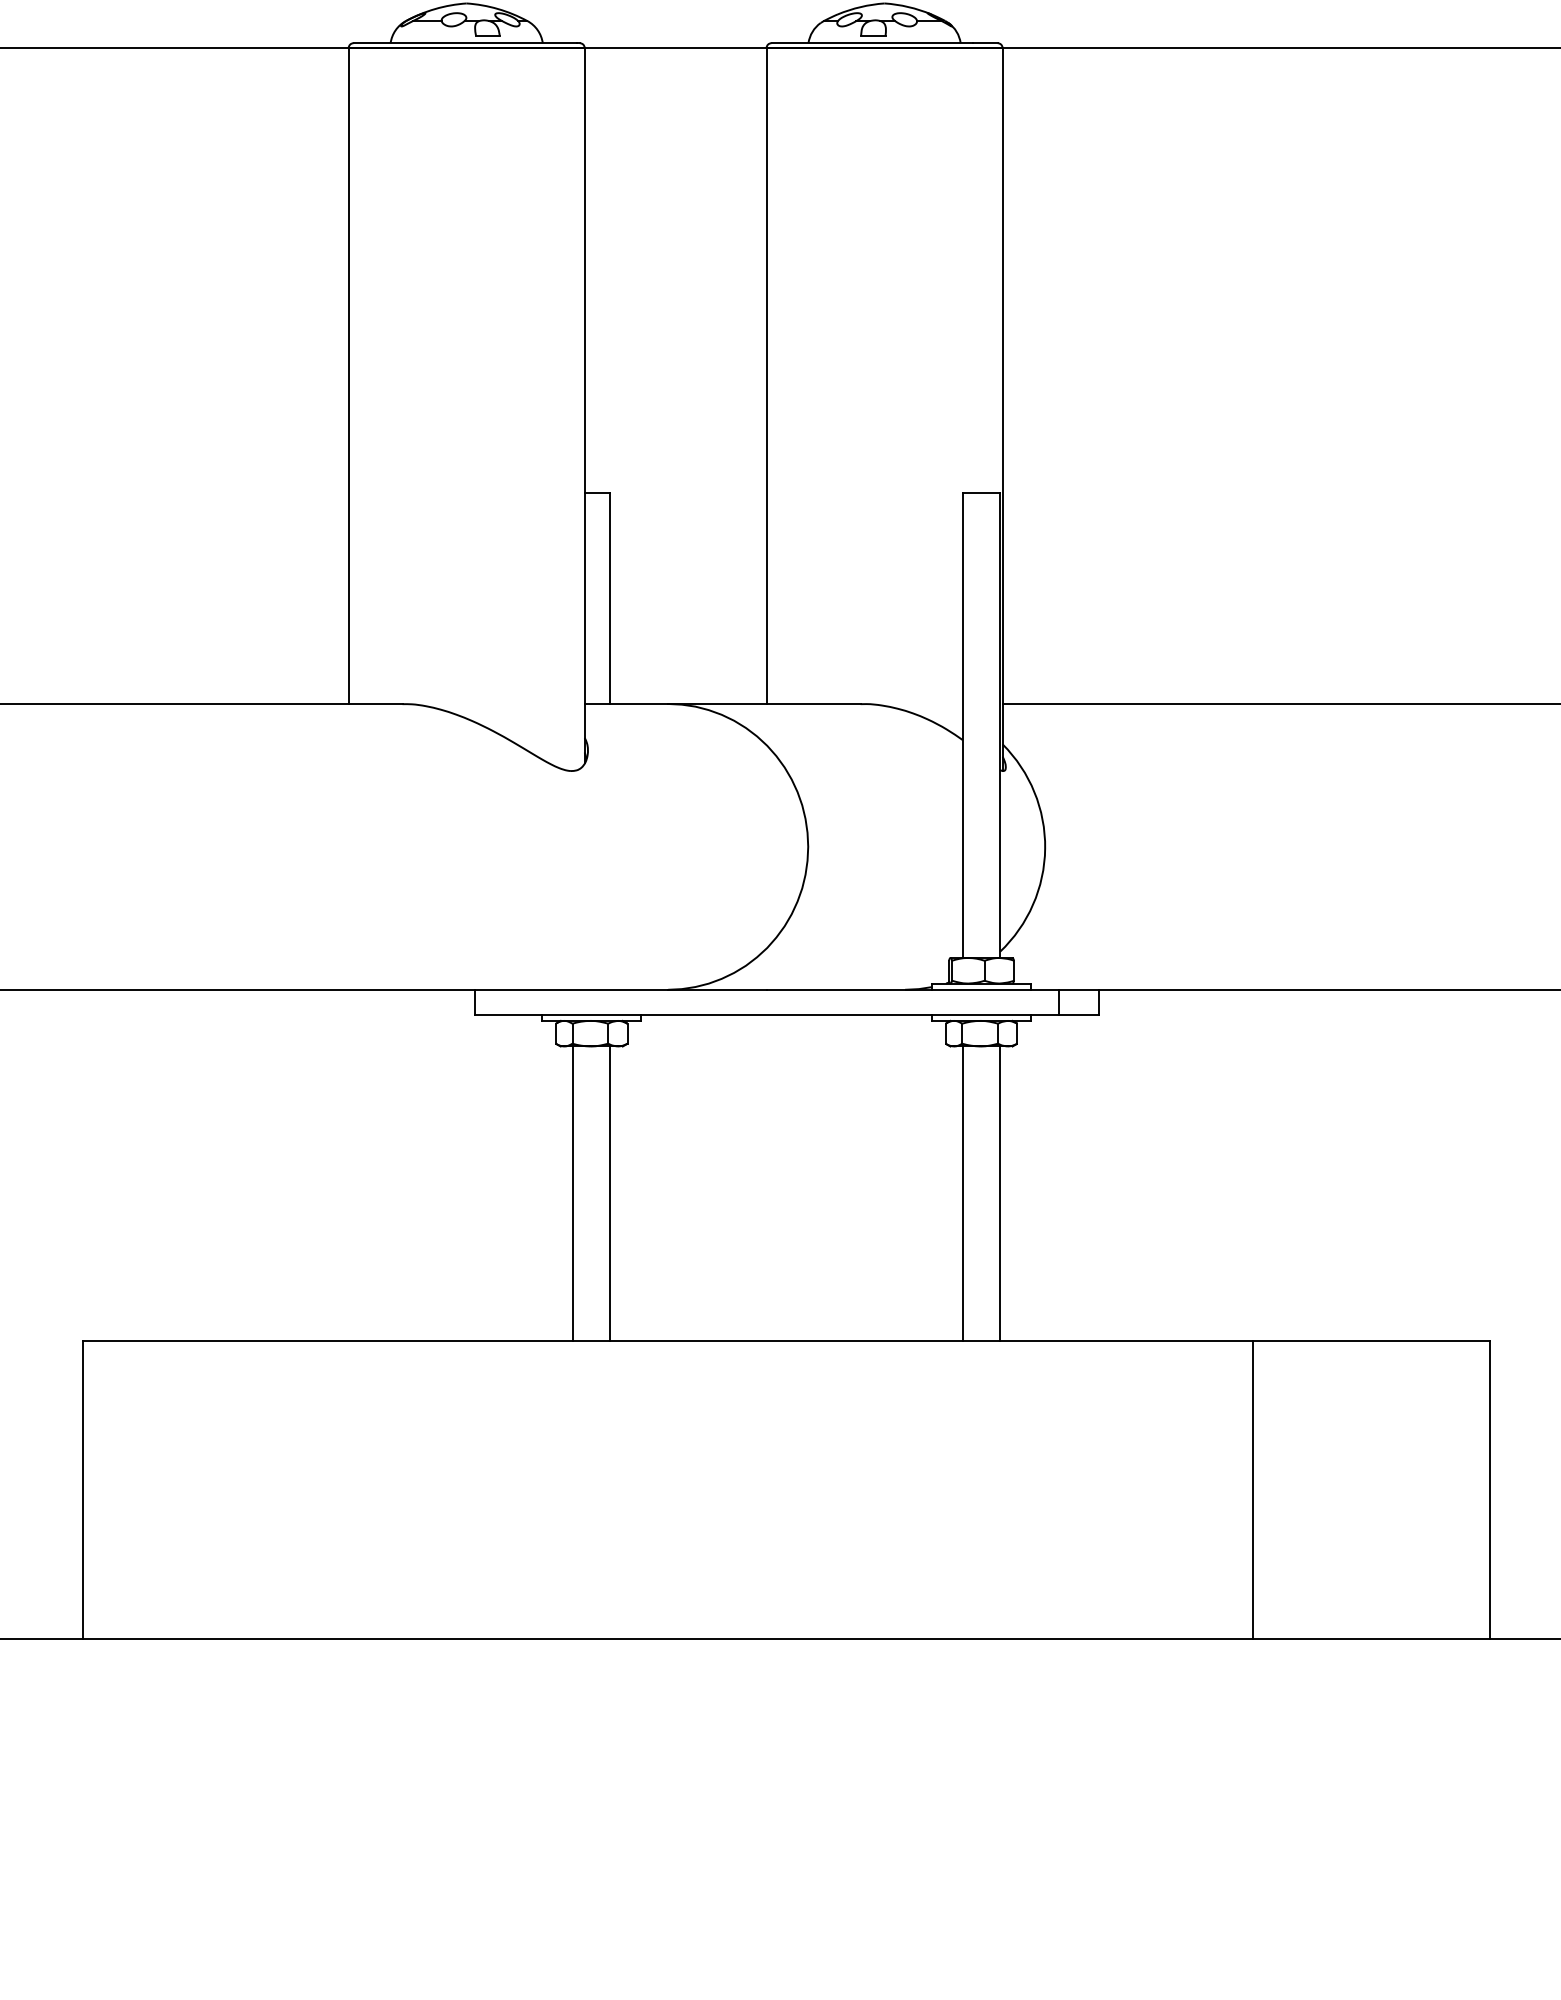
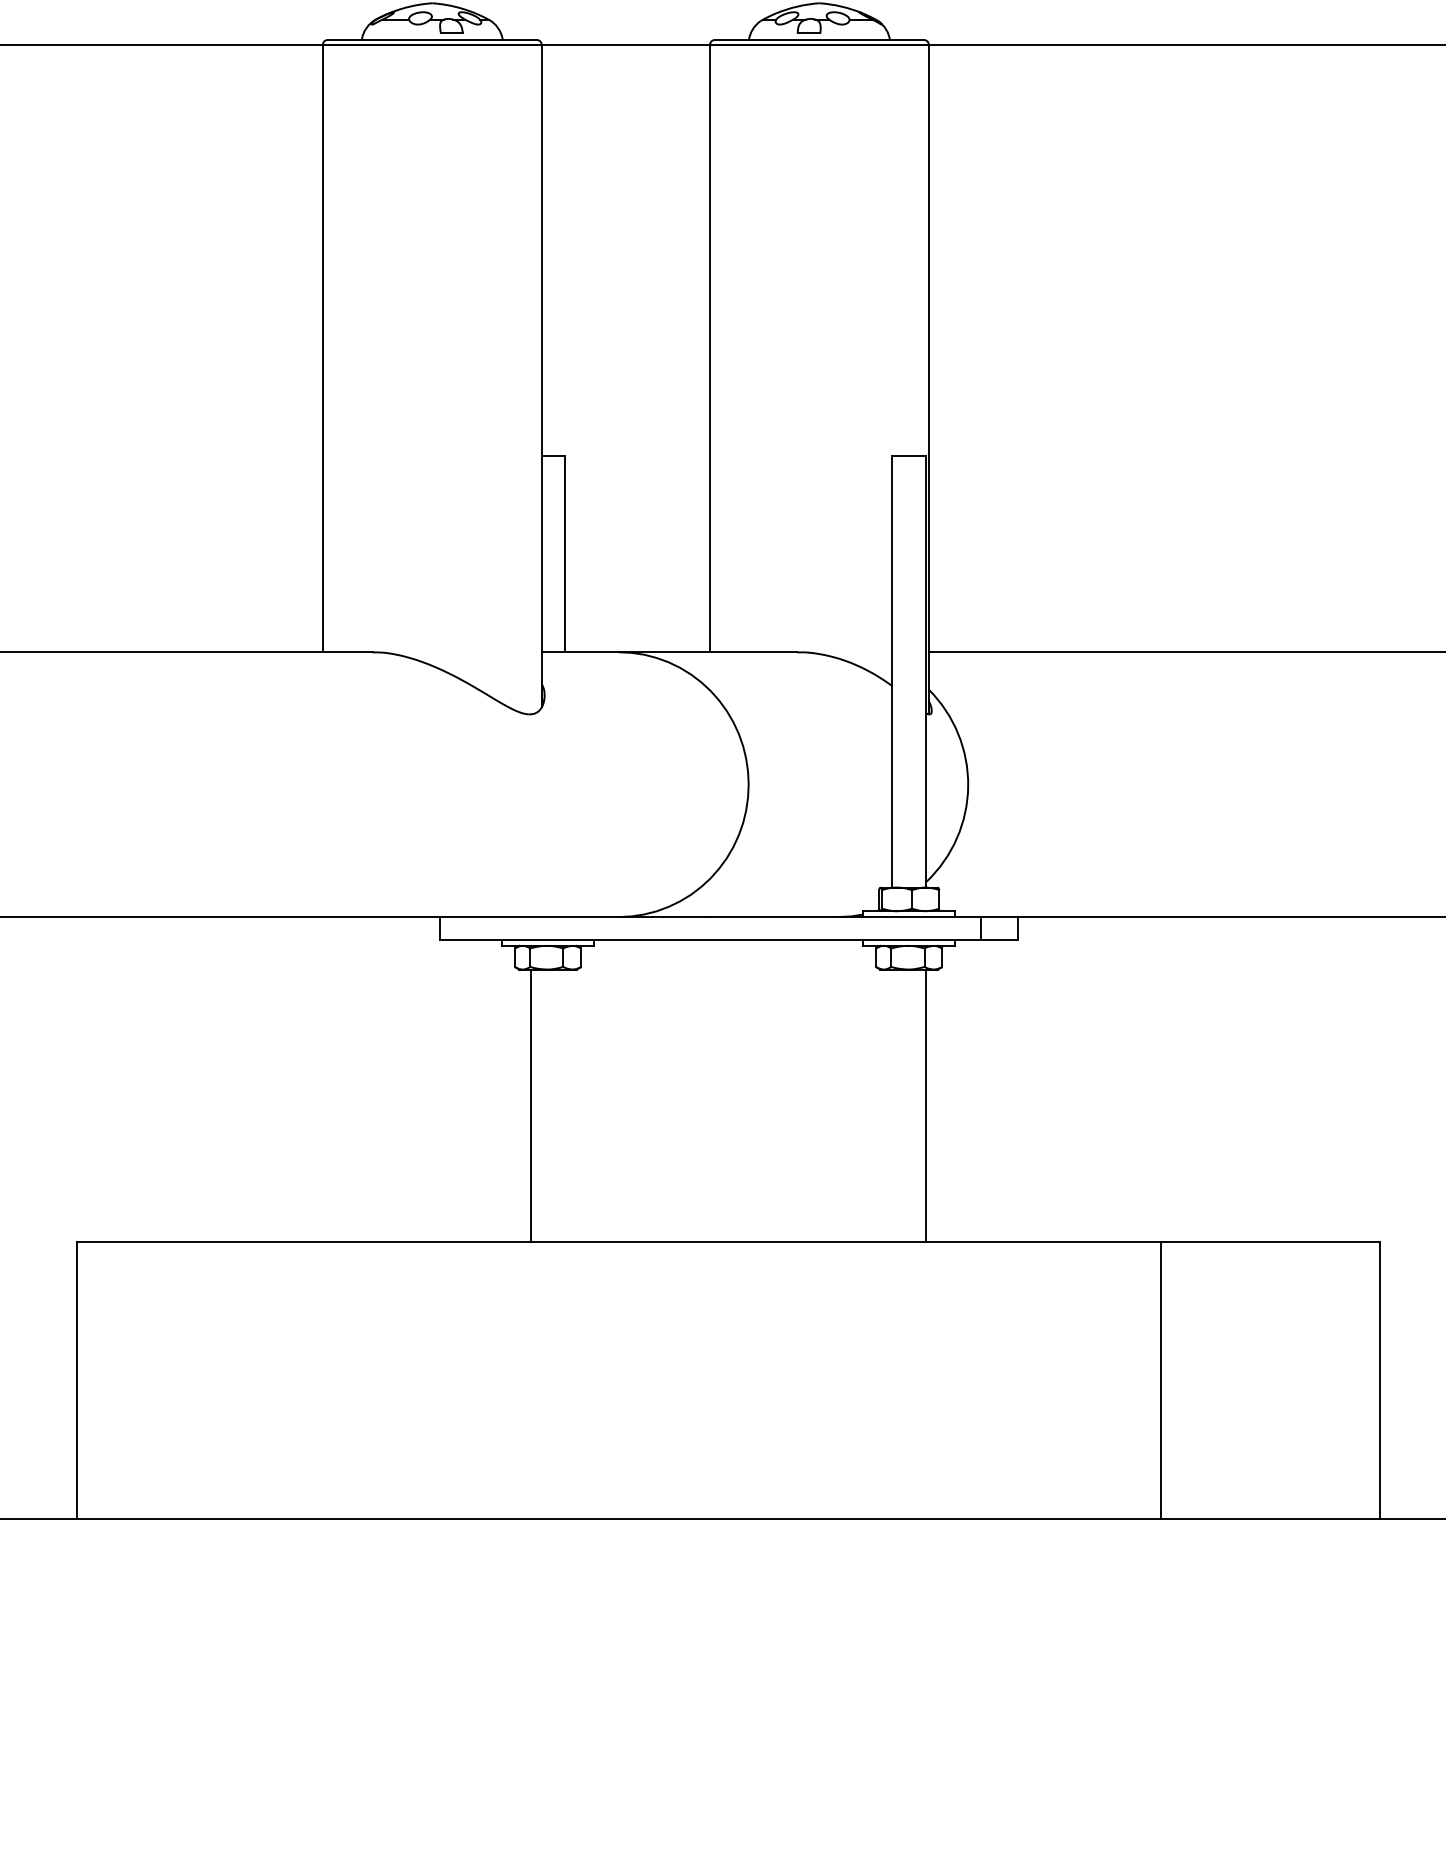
line: (610, 1193) -> (565, 1105), removed
line: (962, 1193) -> (891, 1105), removed

